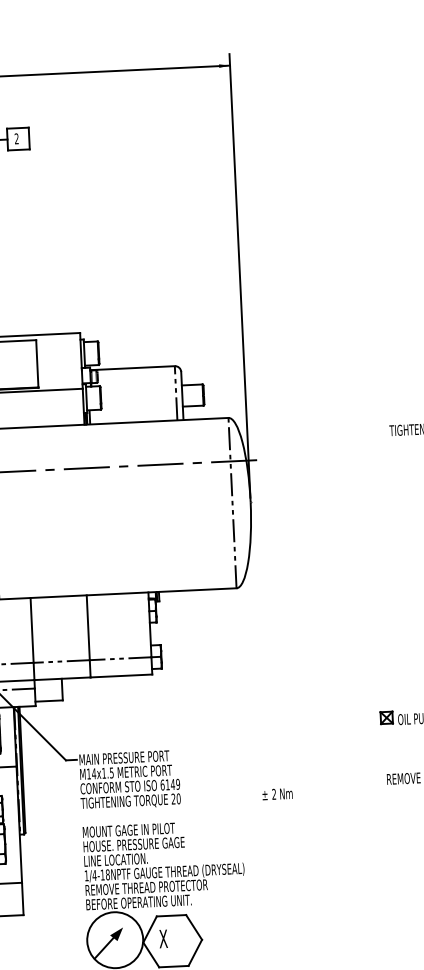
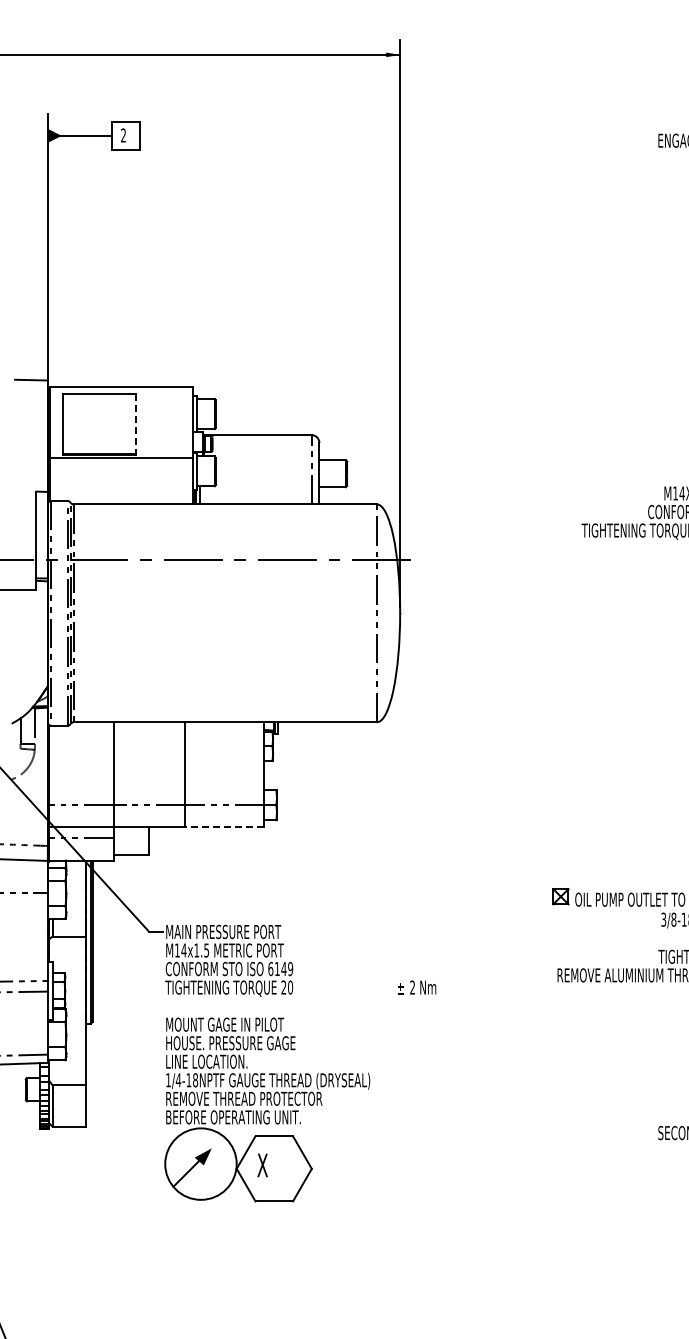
line: (37, 364) -> (136, 424), solid -> dashed
line: (121, 676) -> (224, 827), solid -> dashed

